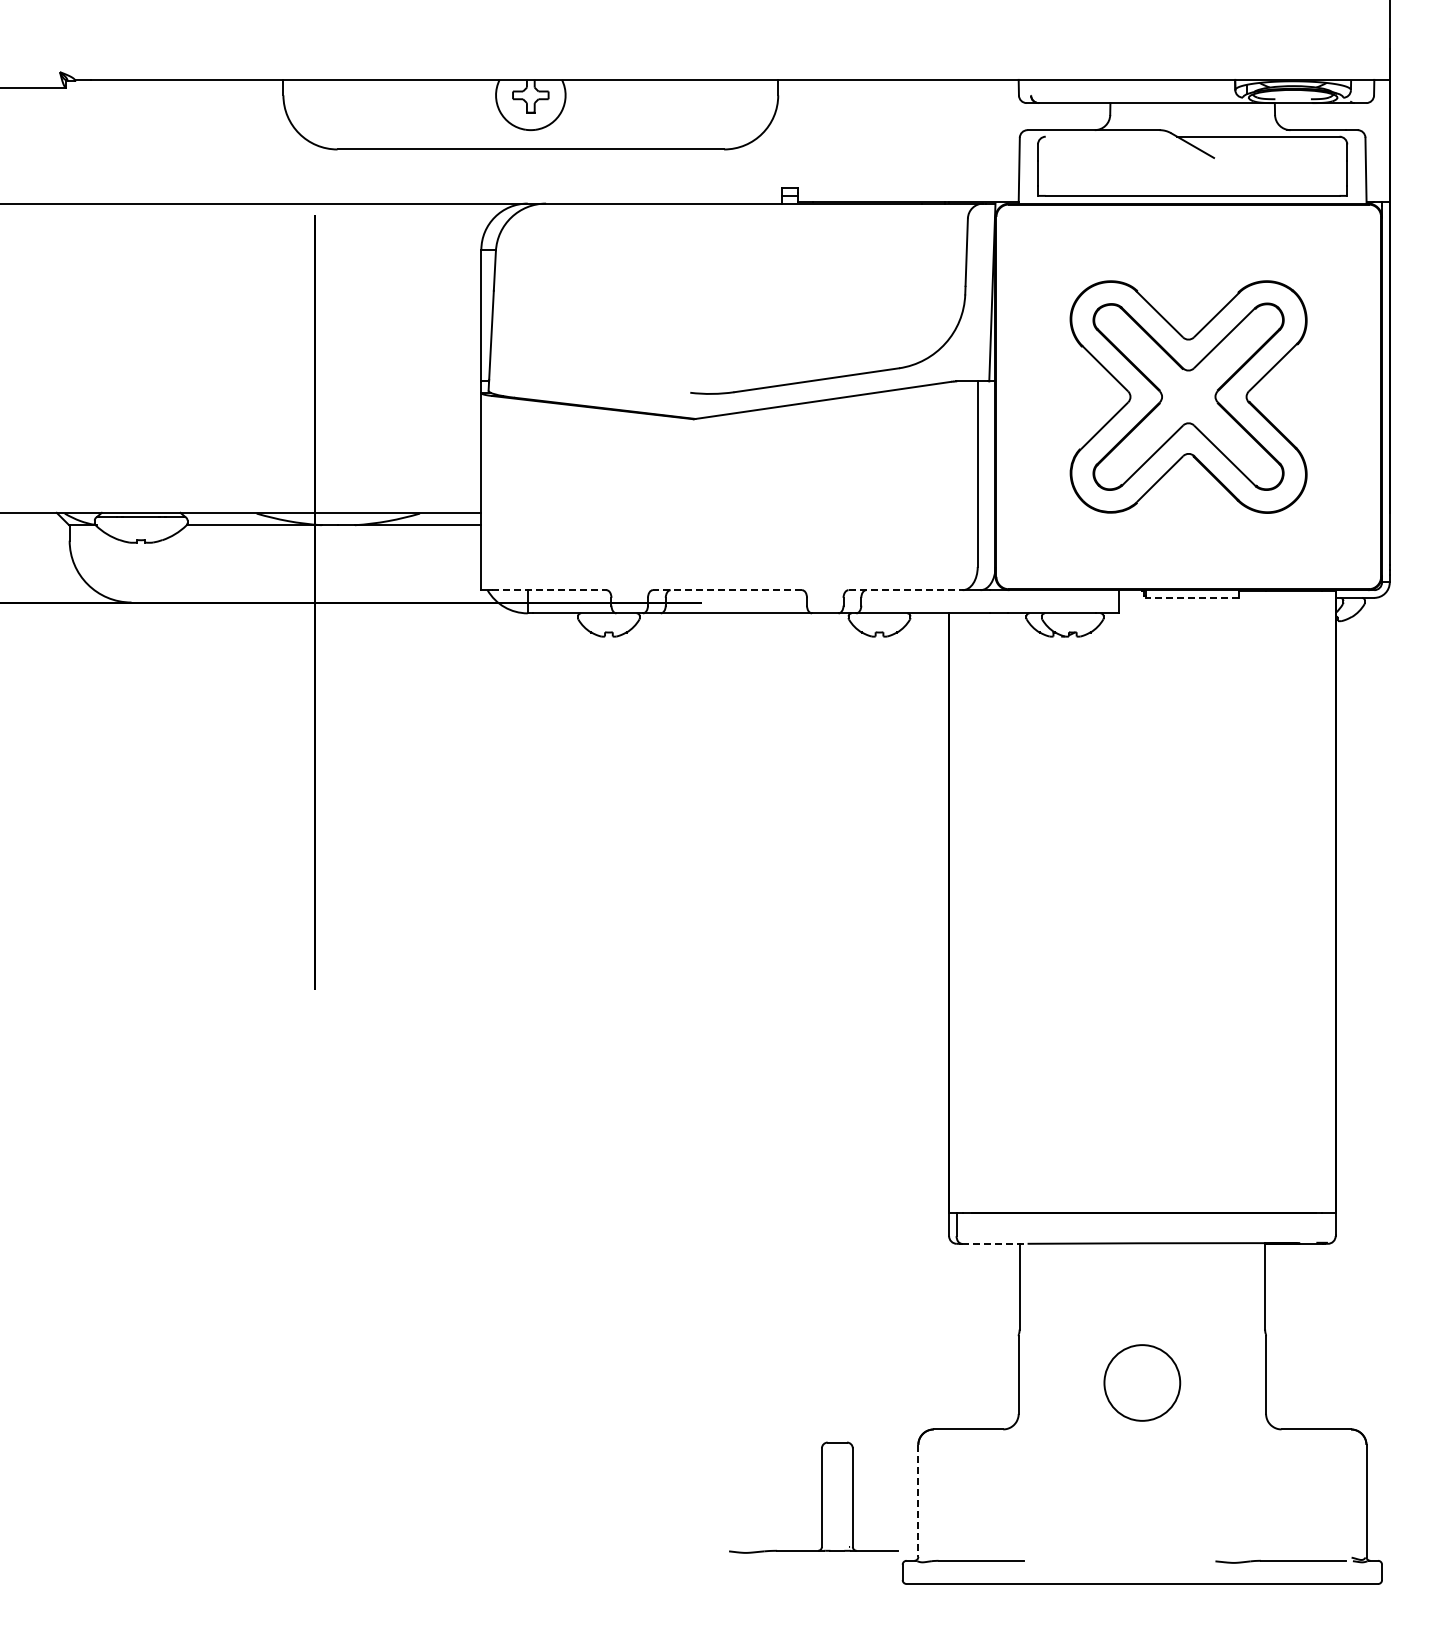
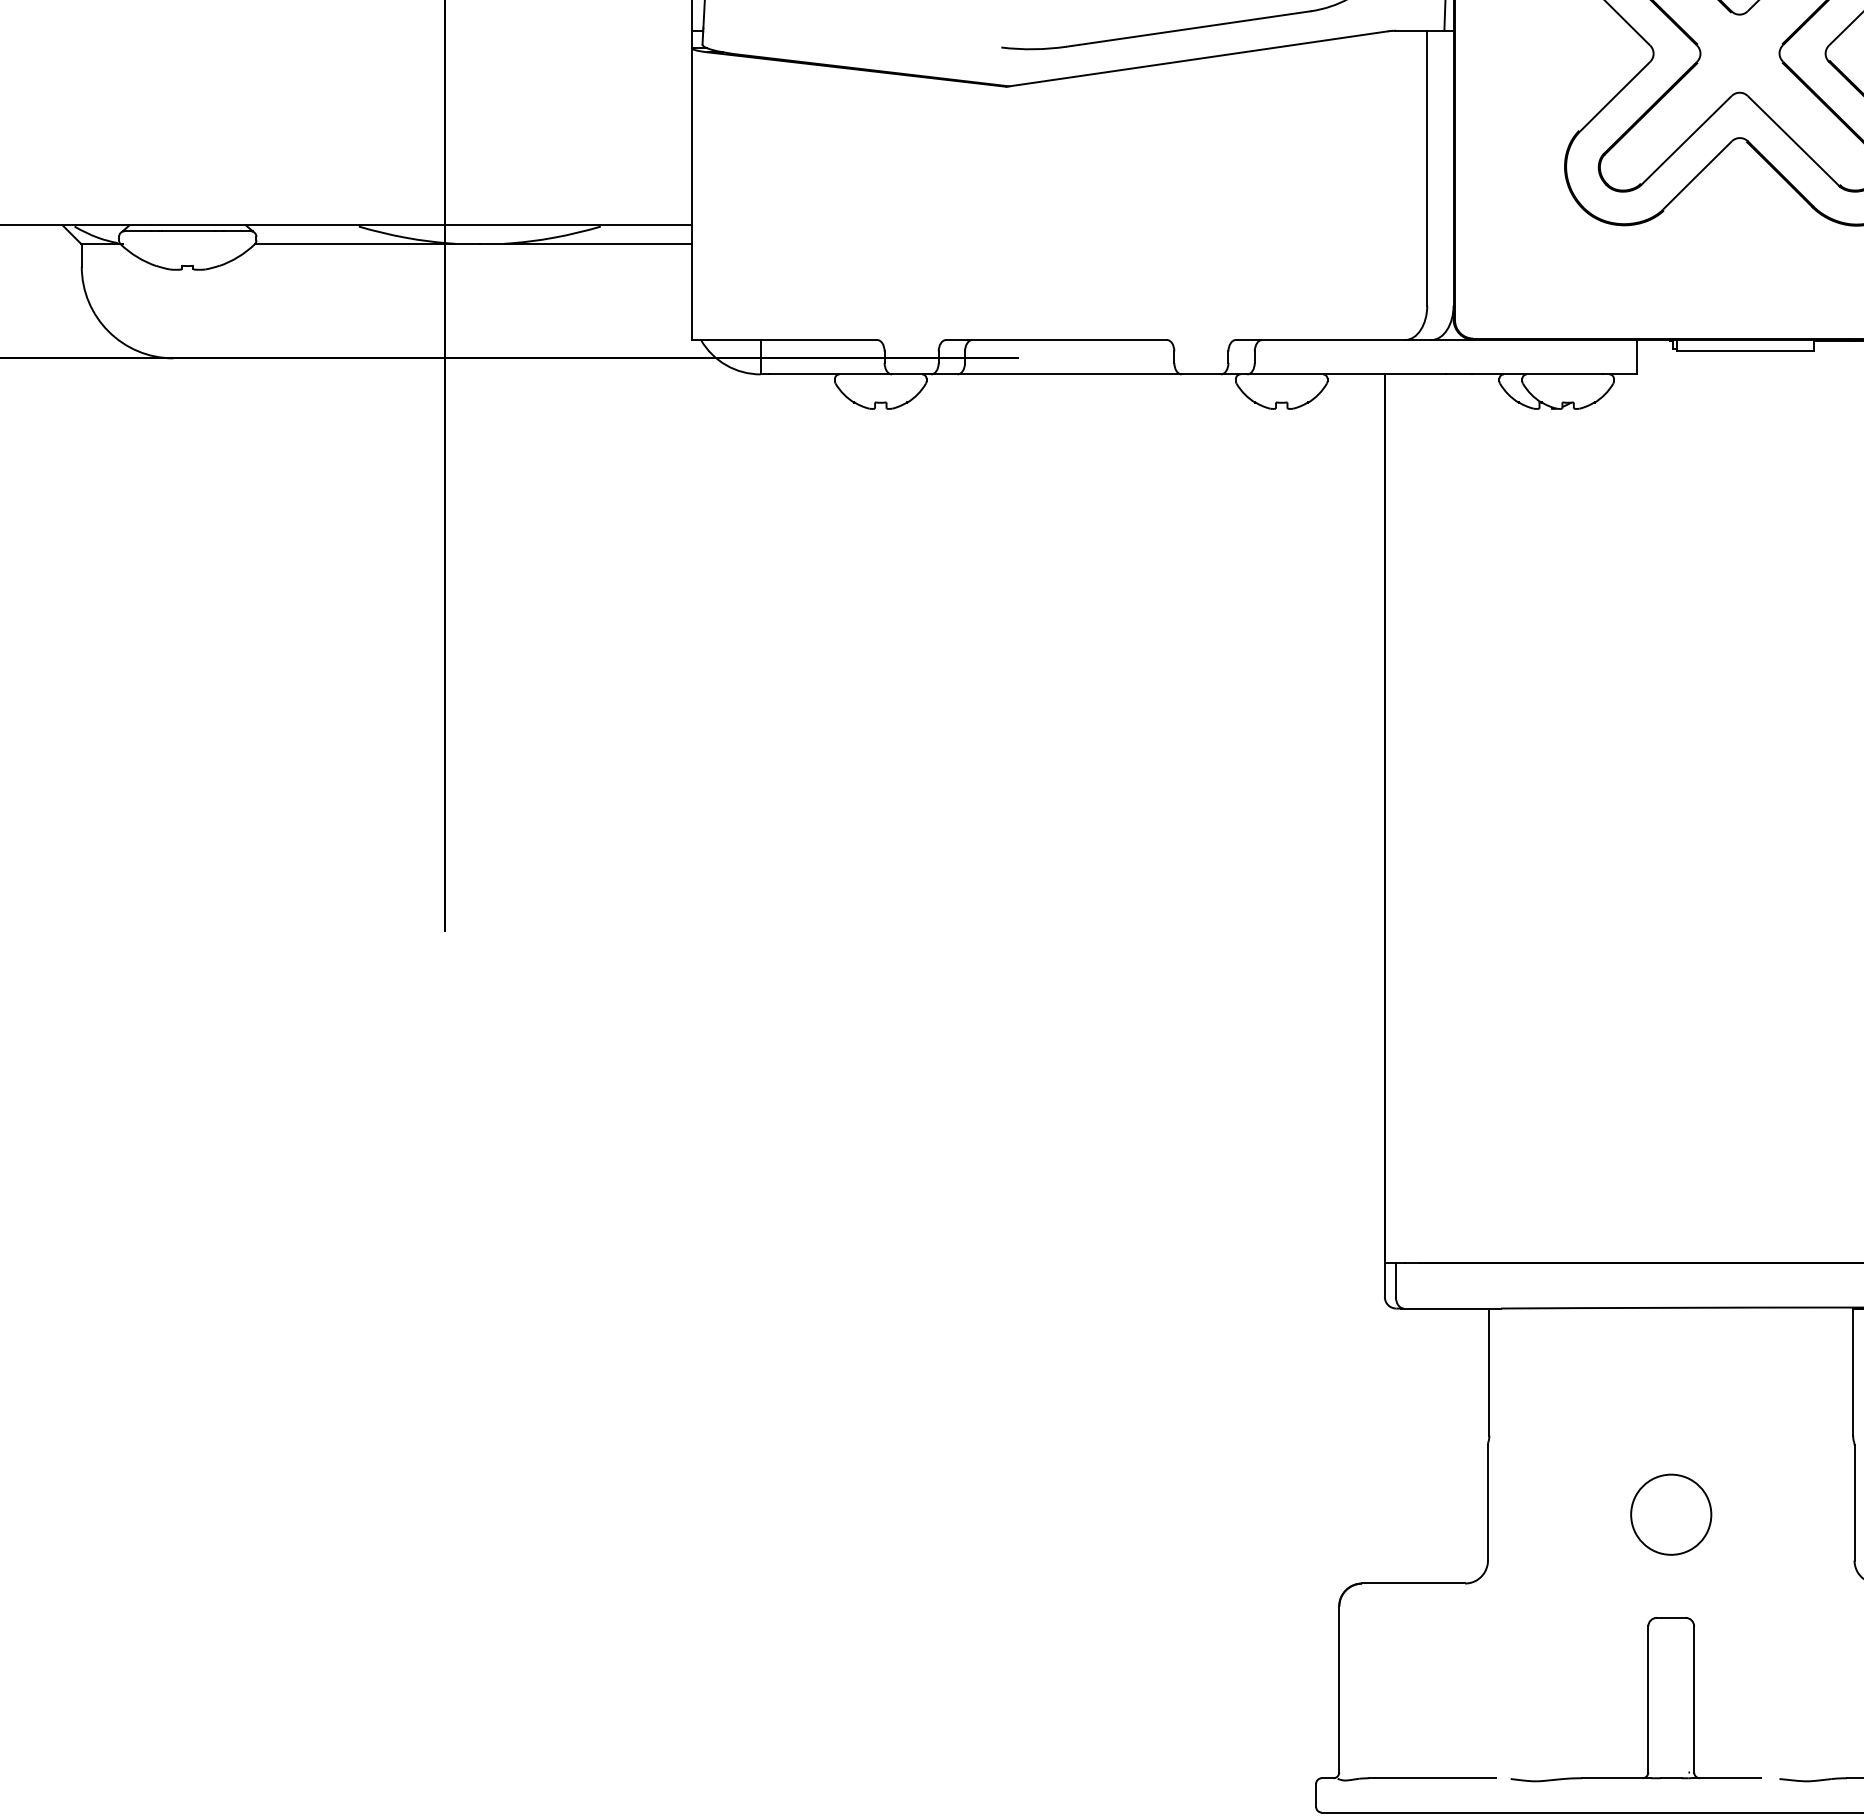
line: (549, 590) -> (792, 340), dashed -> solid
line: (727, 590) -> (1056, 340), dashed -> solid
line: (906, 590) -> (1321, 340), dashed -> solid
line: (1192, 597) -> (1745, 350), dashed -> solid
line: (994, 1243) -> (1452, 1308), dashed -> solid
circle: (1142, 1382) -> (1671, 1514), size x0.71
part: (821, 1497) -> (1647, 1699), moved
line: (918, 1501) -> (1339, 1690), dashed -> solid

